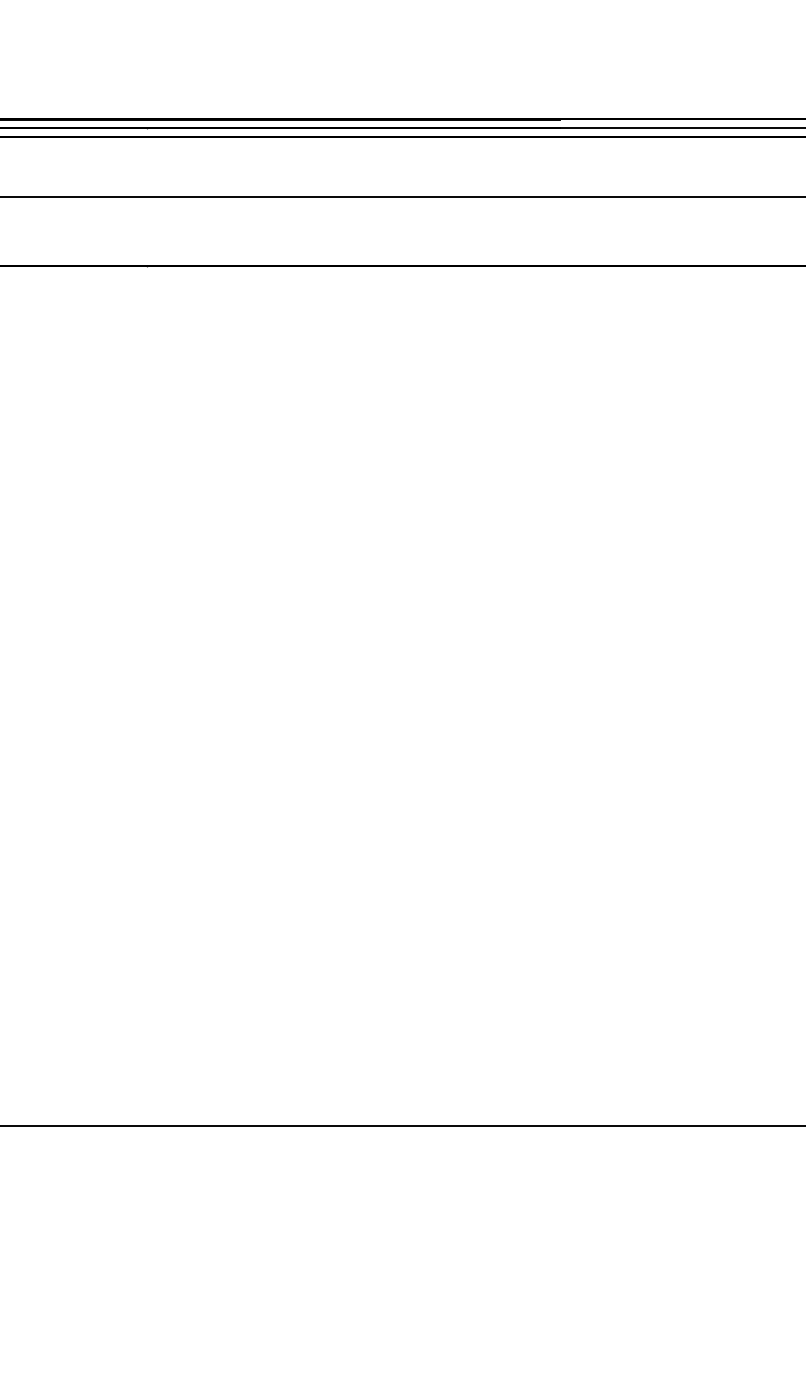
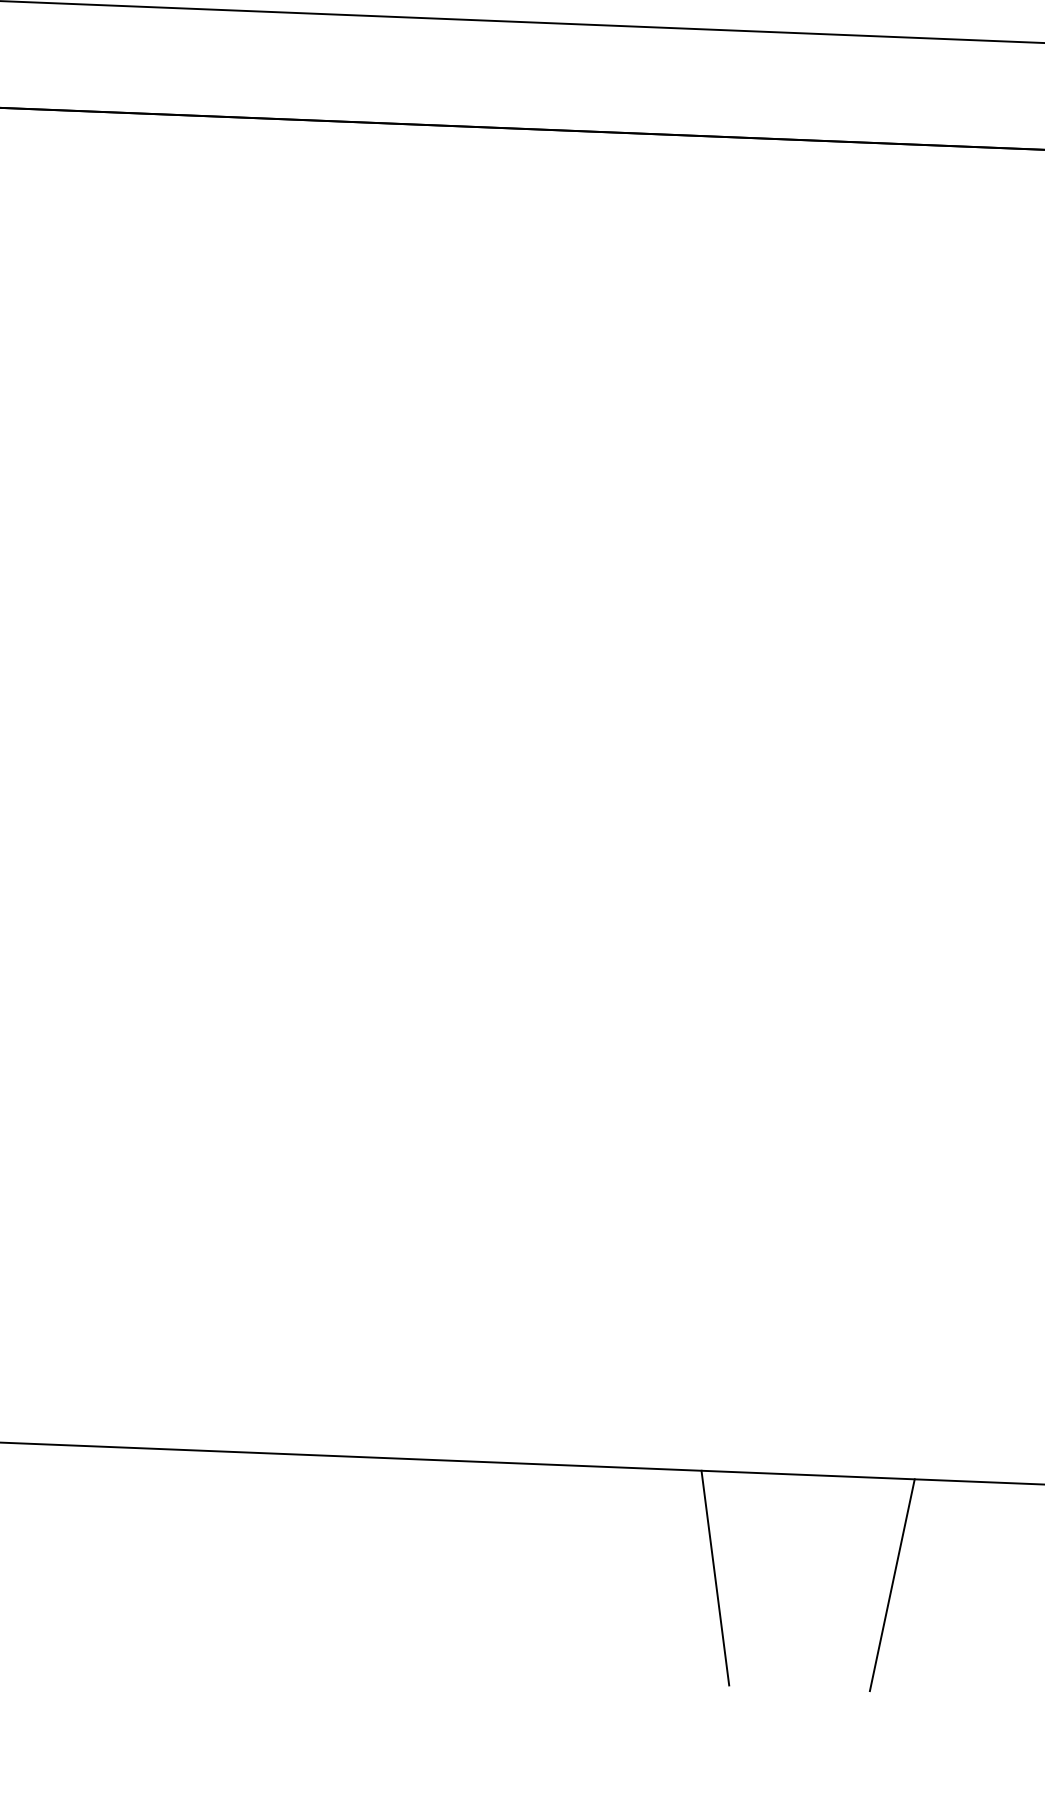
line: (674, 1194) -> (714, 1577), added
line: (788, 1194) -> (891, 1584), added

